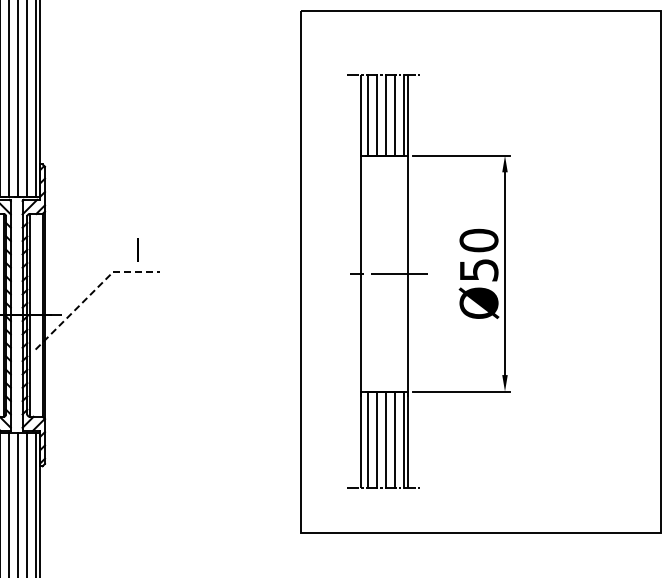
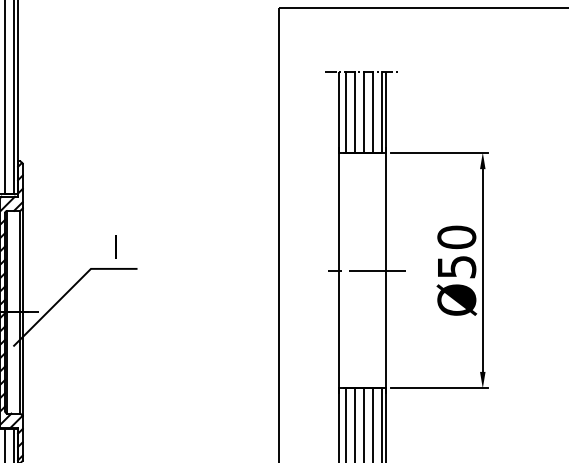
line: (91, 293) -> (69, 290), dashed -> solid

